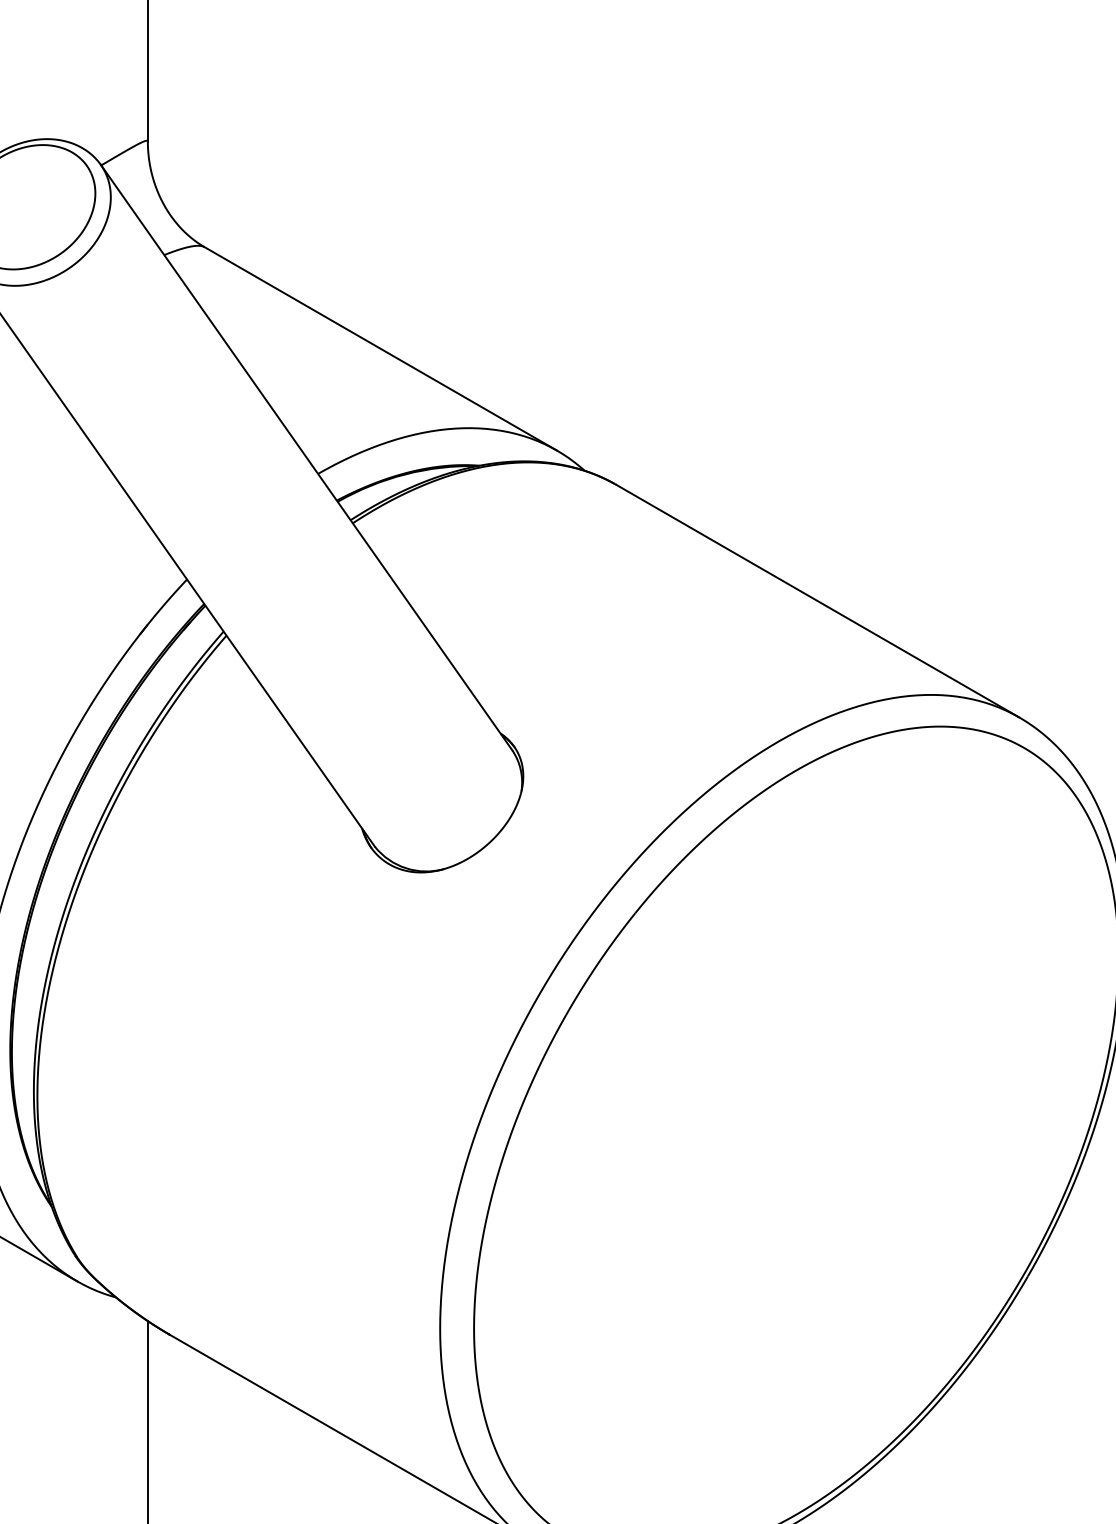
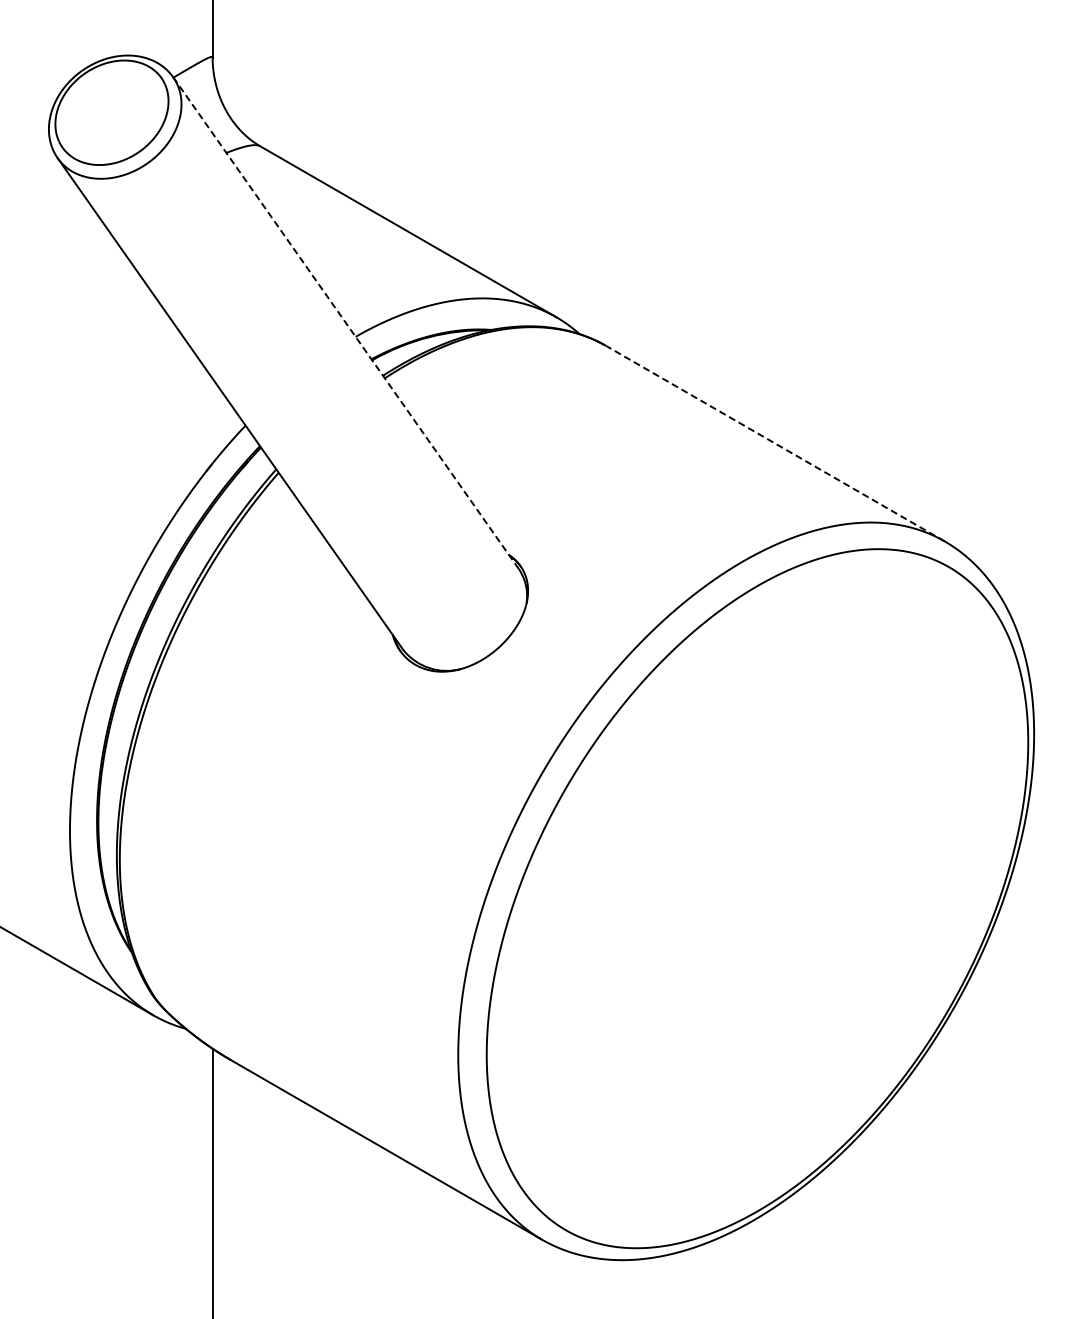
line: (305, 456) -> (345, 322), solid -> dashed
line: (817, 600) -> (775, 443), solid -> dashed

